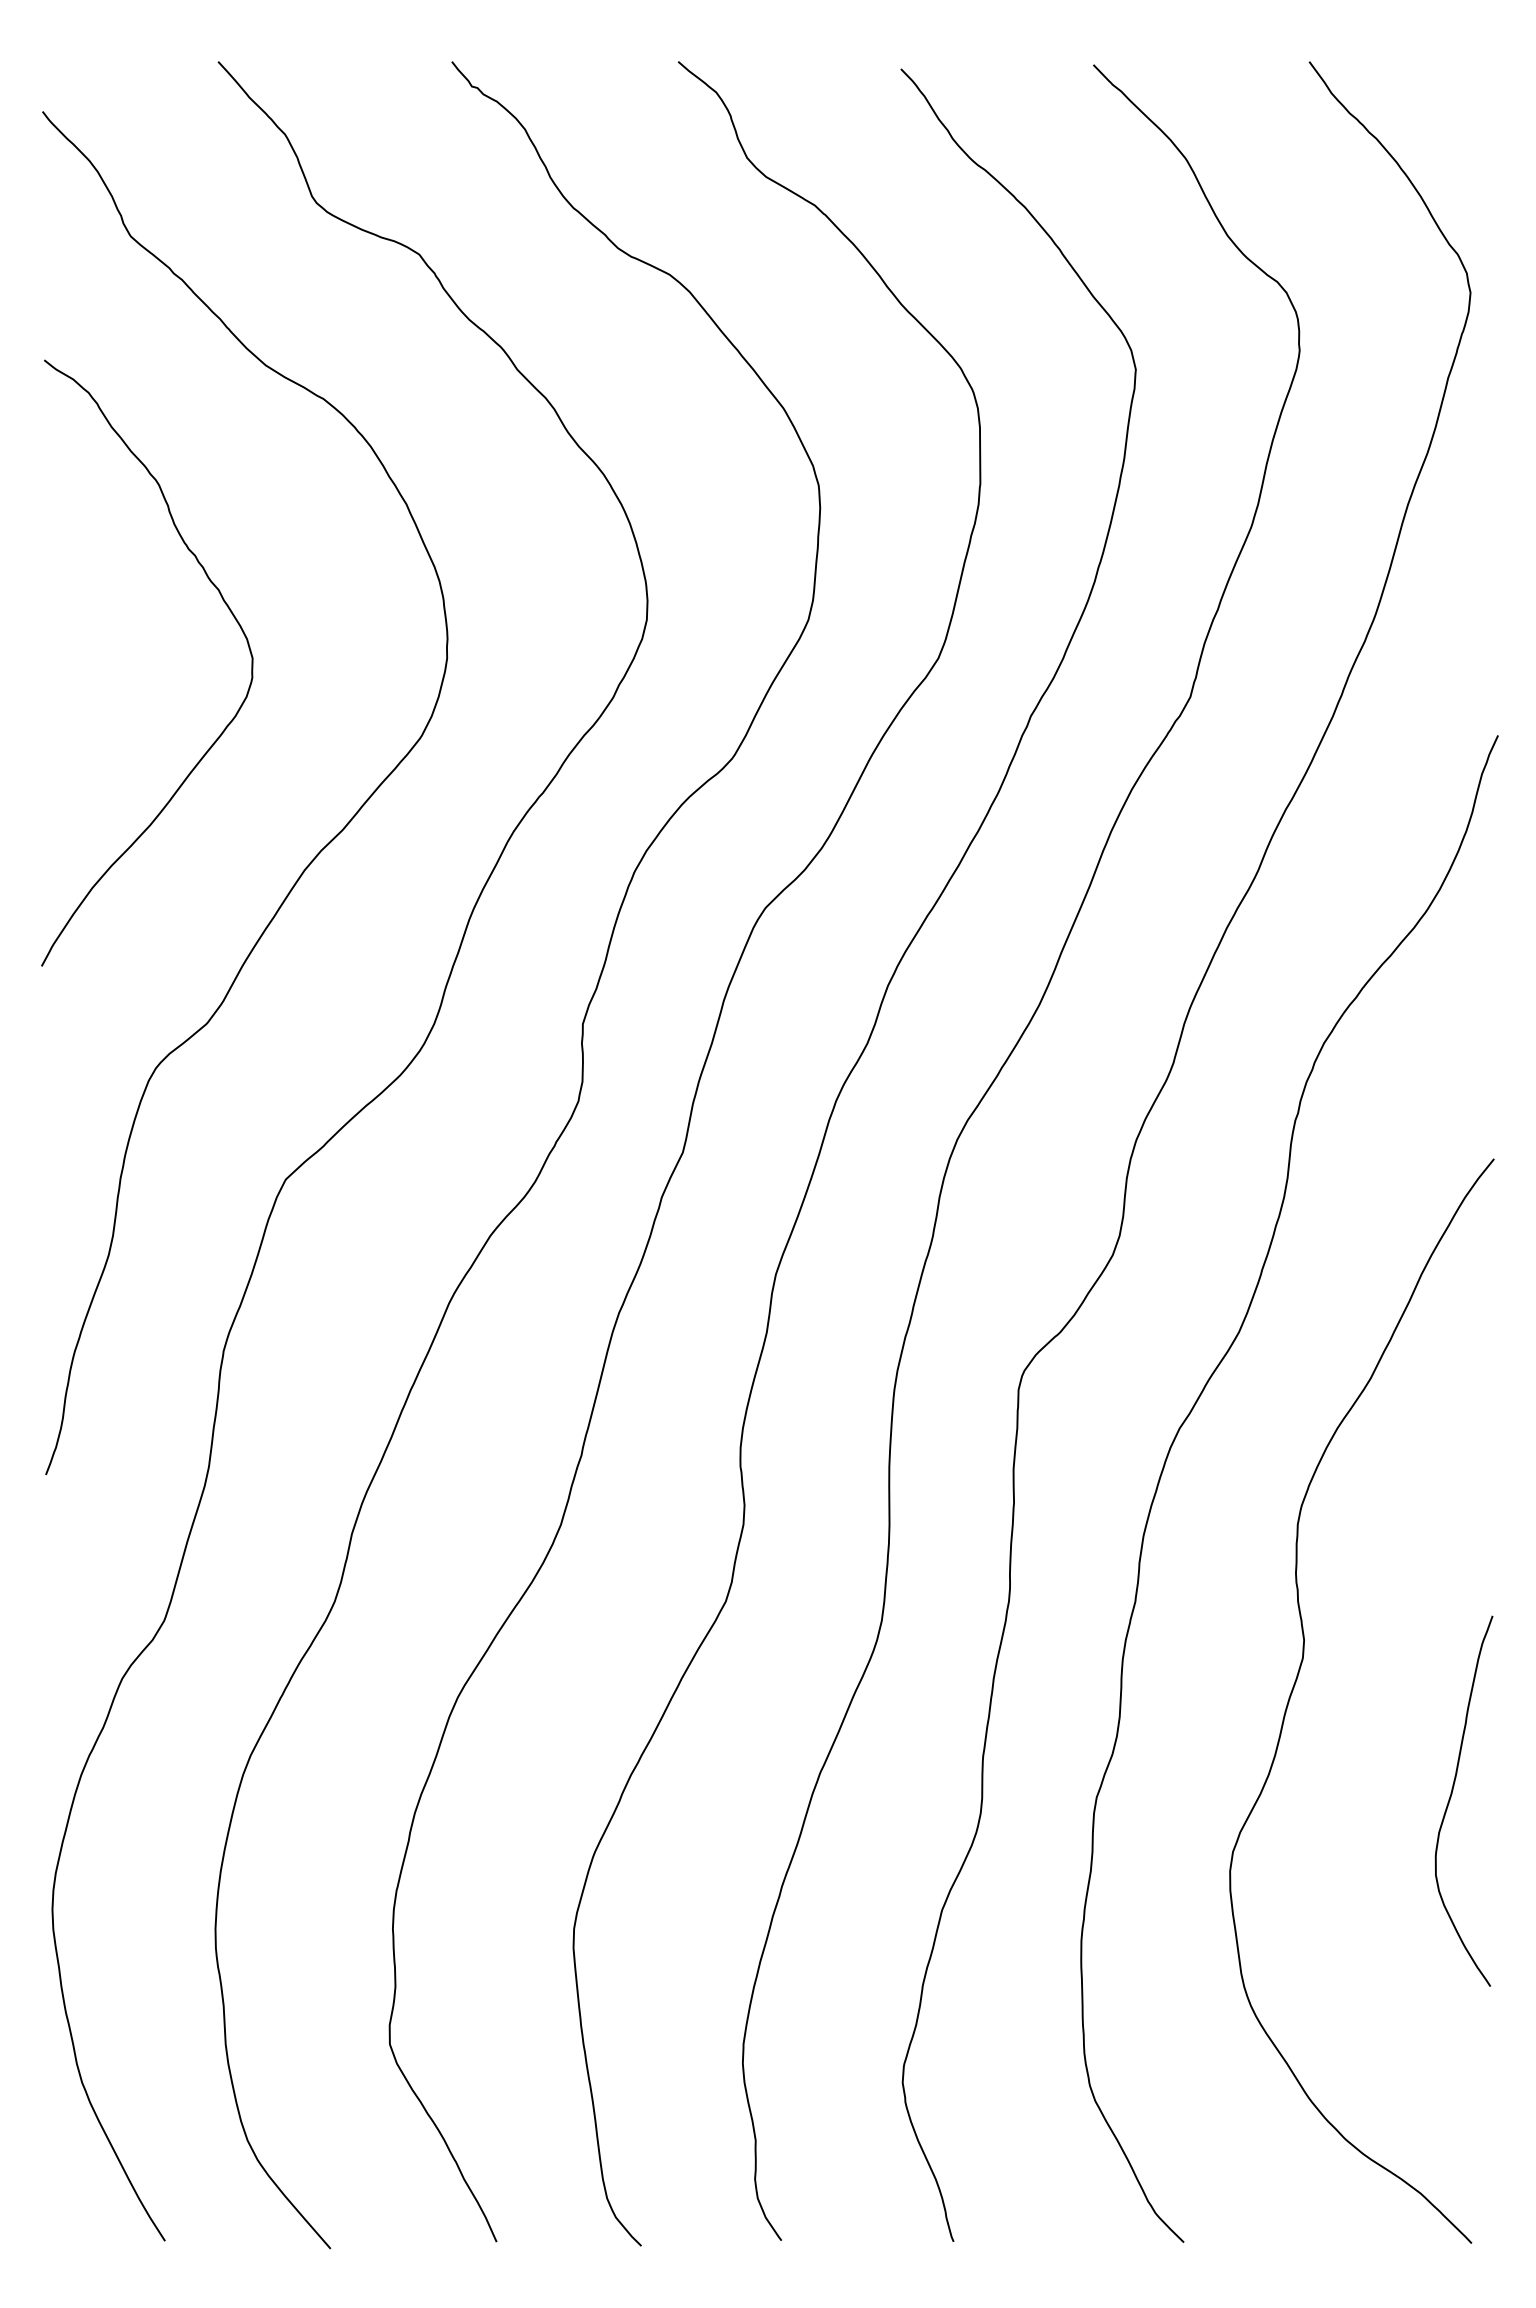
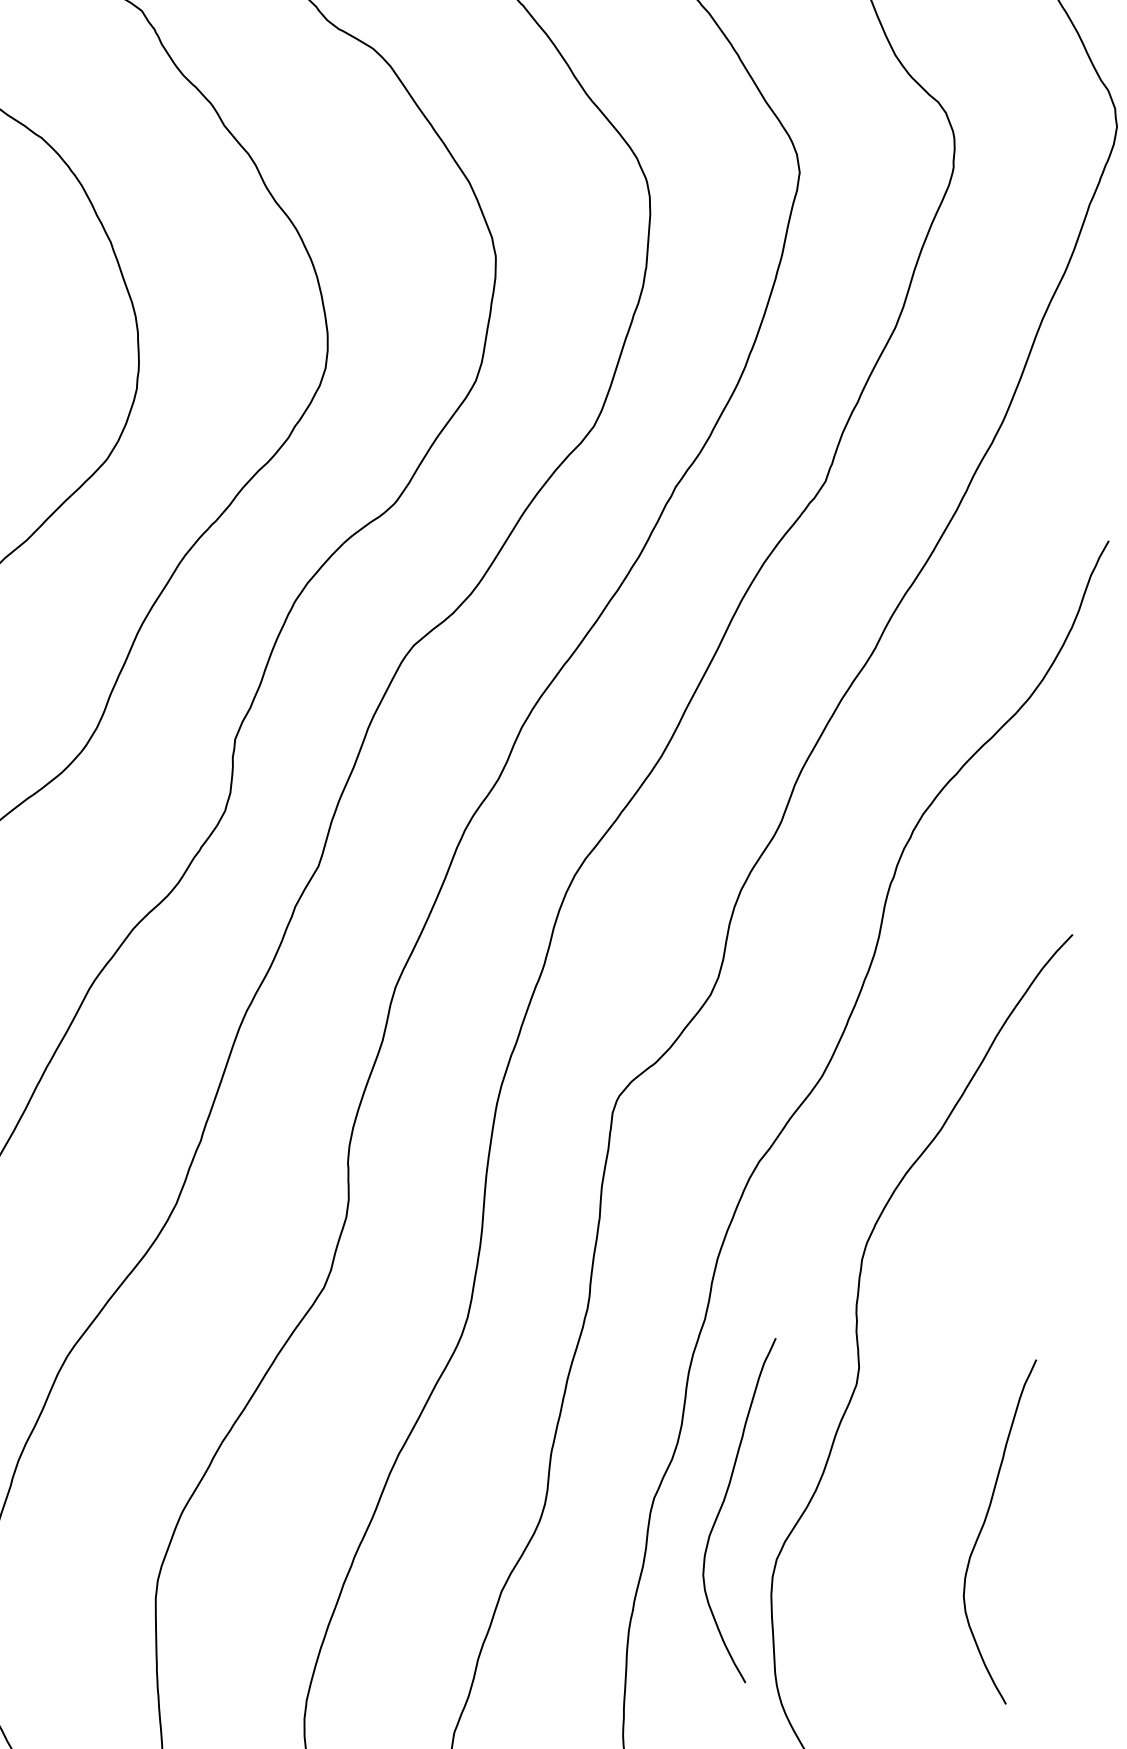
curve: (1171, 1797) -> (723, 1504), added

